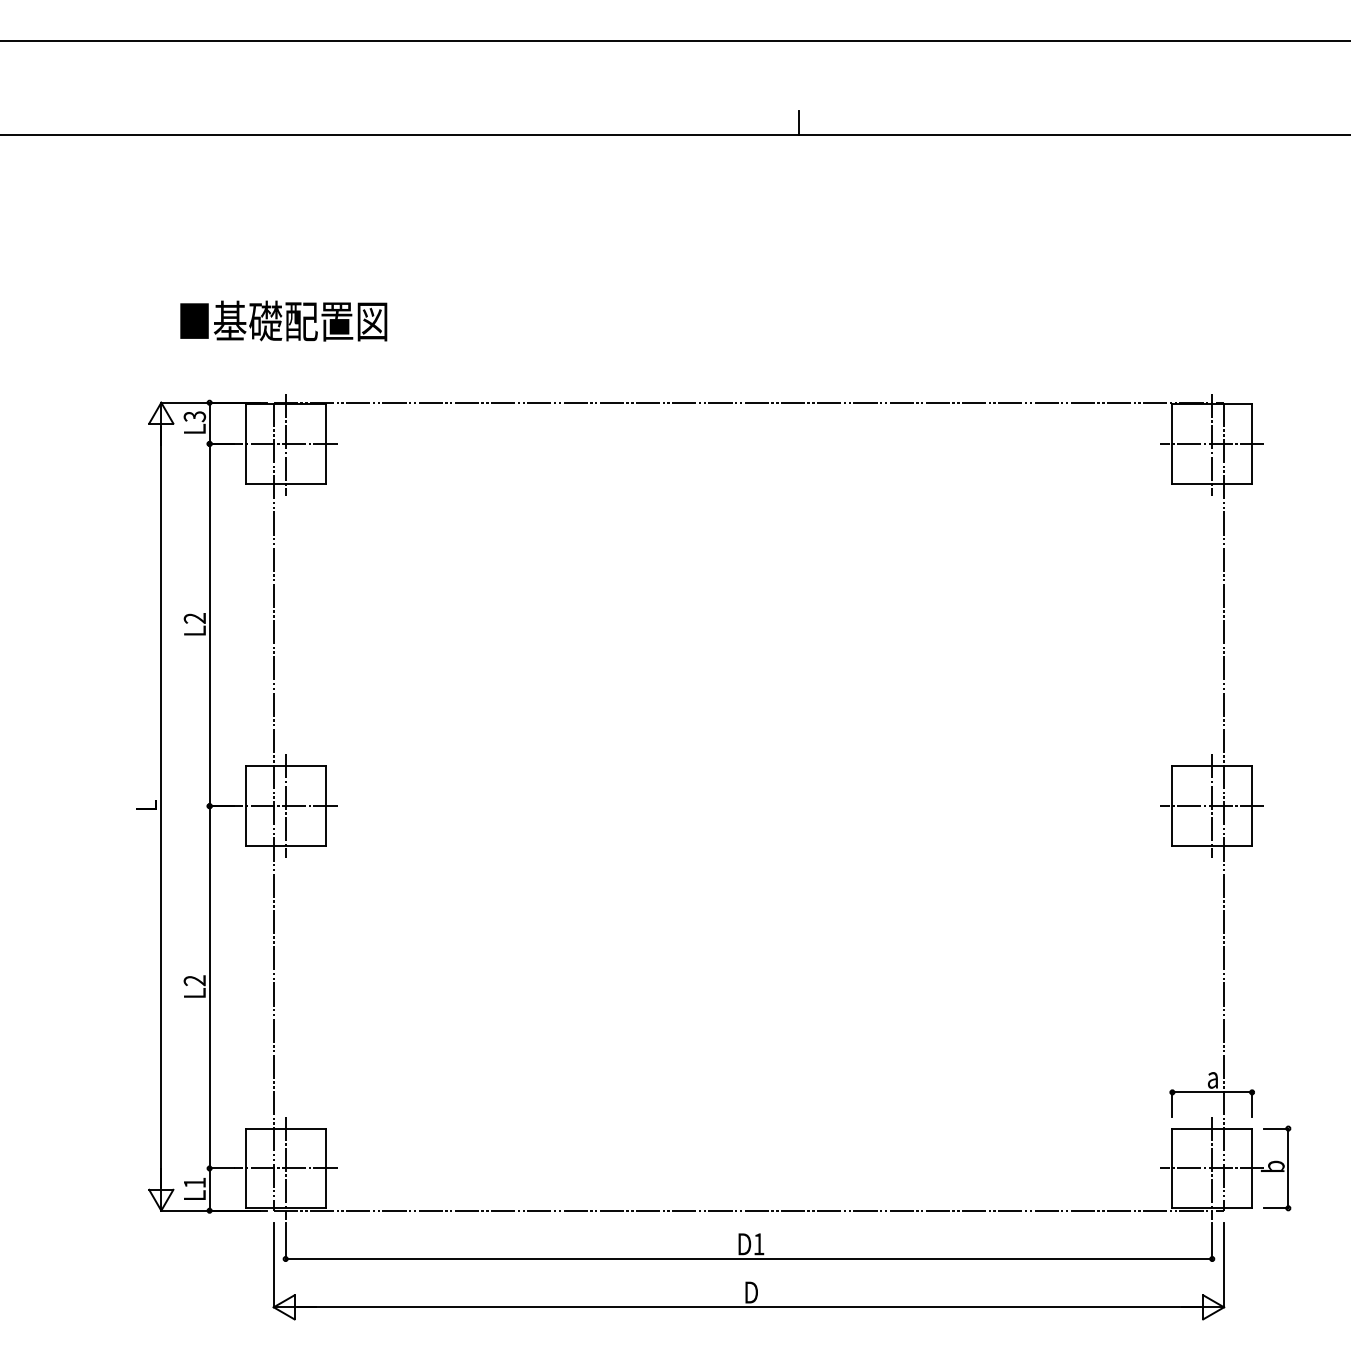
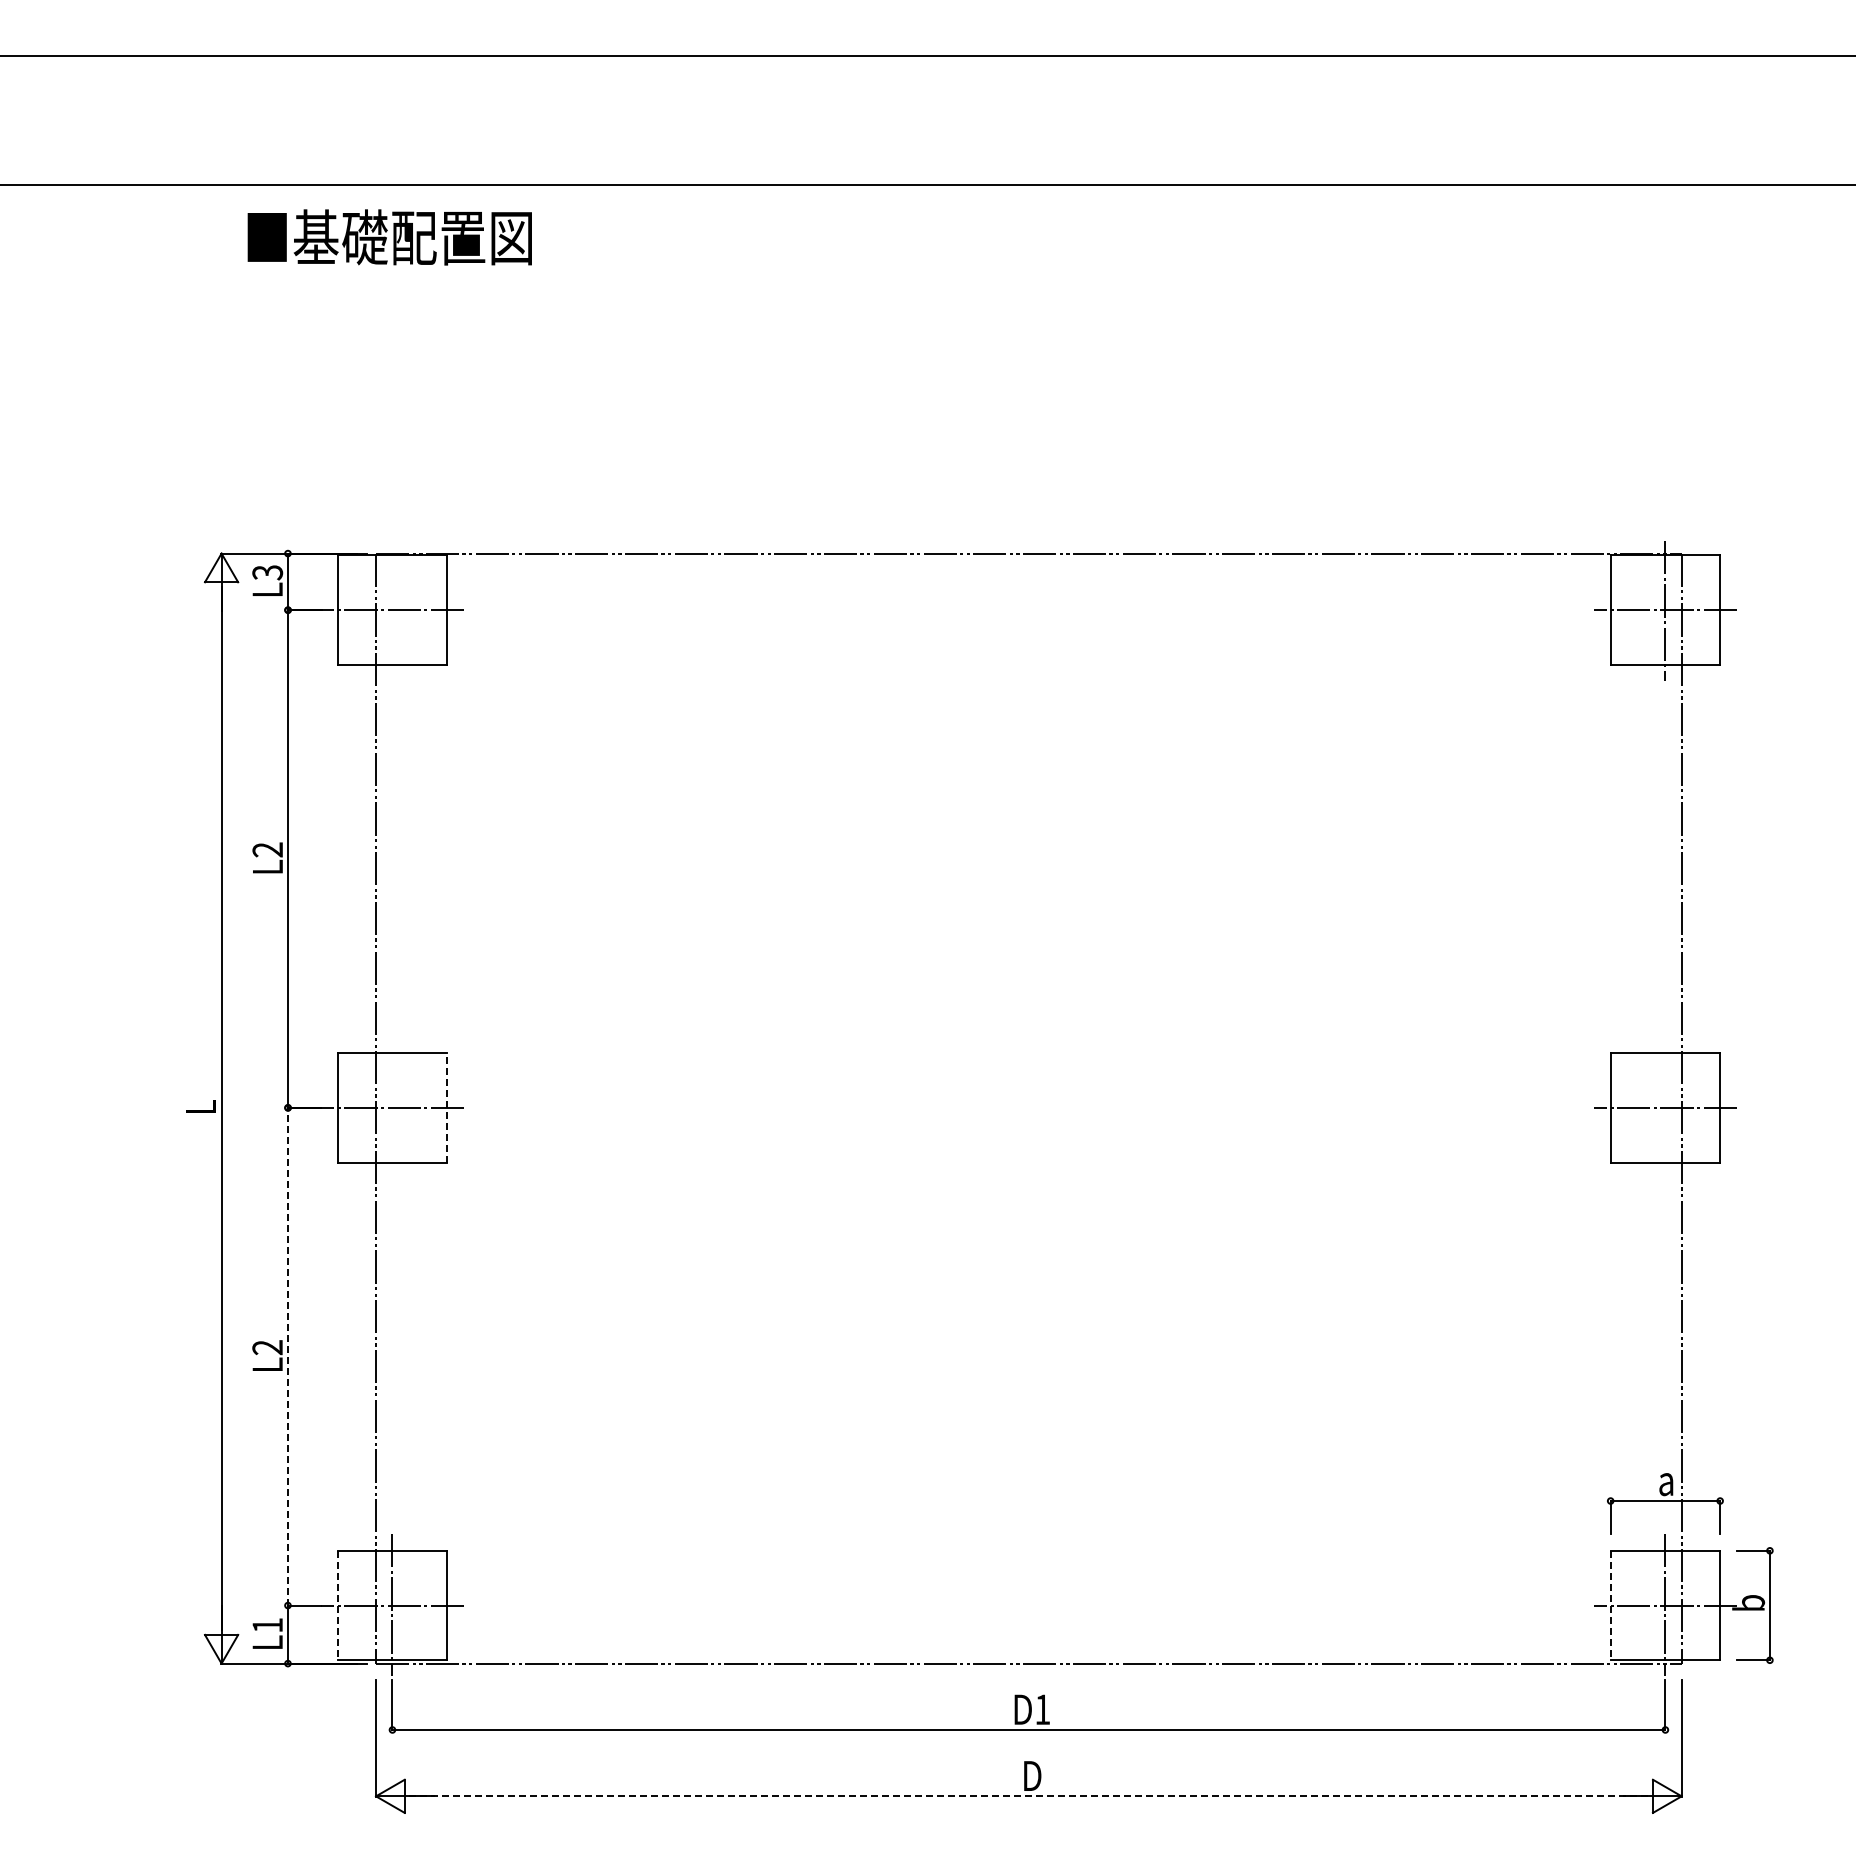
line: (799, 122) -> (1098, 168), removed
text: (283, 321) -> (389, 237), moved
line: (285, 444) -> (392, 611), removed
line: (285, 805) -> (392, 1107), removed
line: (325, 805) -> (447, 1107), solid -> dashed
line: (1212, 805) -> (1665, 1107), removed
line: (209, 987) -> (287, 1356), solid -> dashed
line: (245, 1168) -> (337, 1605), solid -> dashed
line: (1172, 1168) -> (1610, 1605), solid -> dashed
line: (748, 1307) -> (1028, 1796), solid -> dashed

